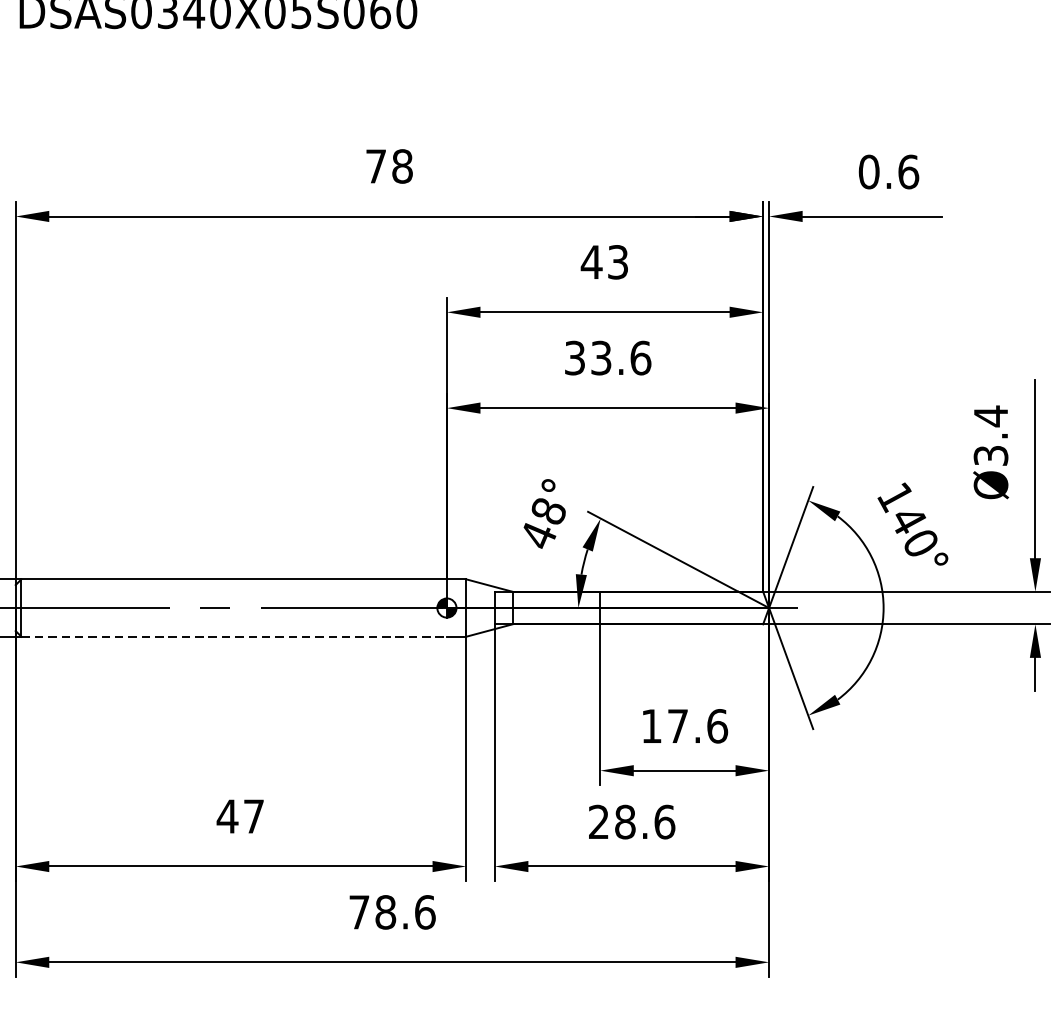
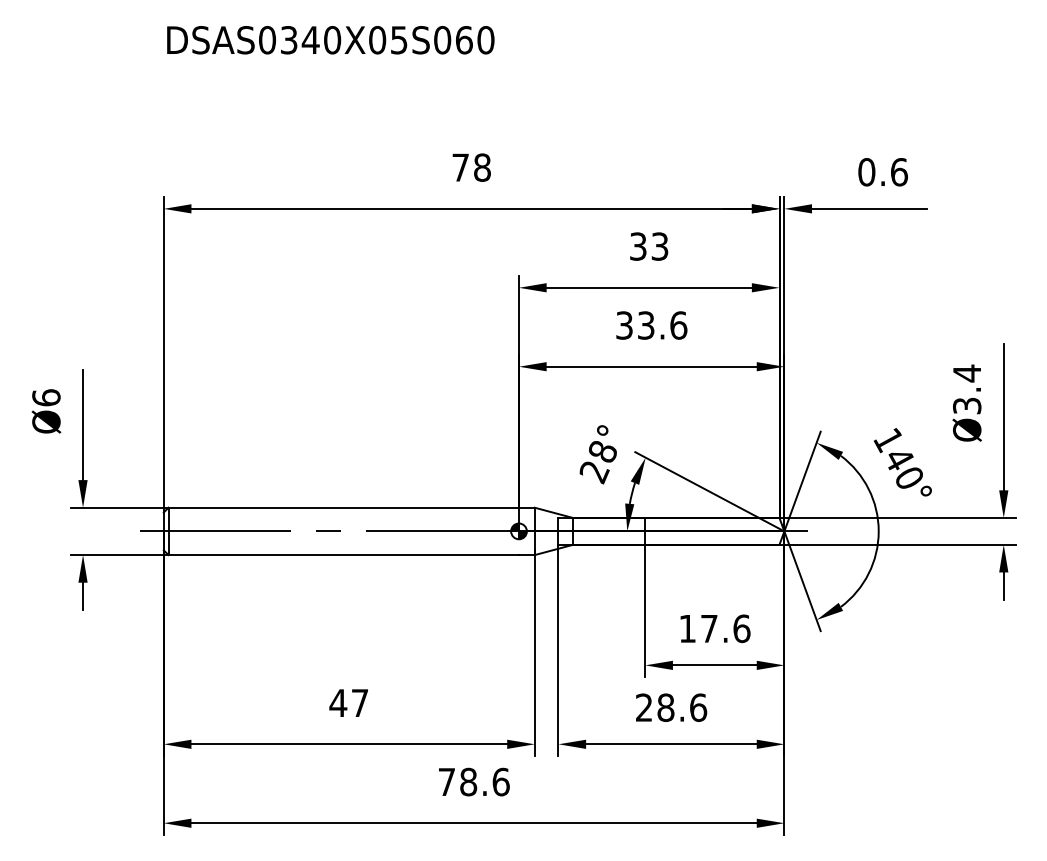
text: (591, 262) -> (638, 246), 43 -> 33
text: (538, 536) -> (594, 472), 48° -> 28°
line: (235, 637) -> (344, 555), dashed -> solid

